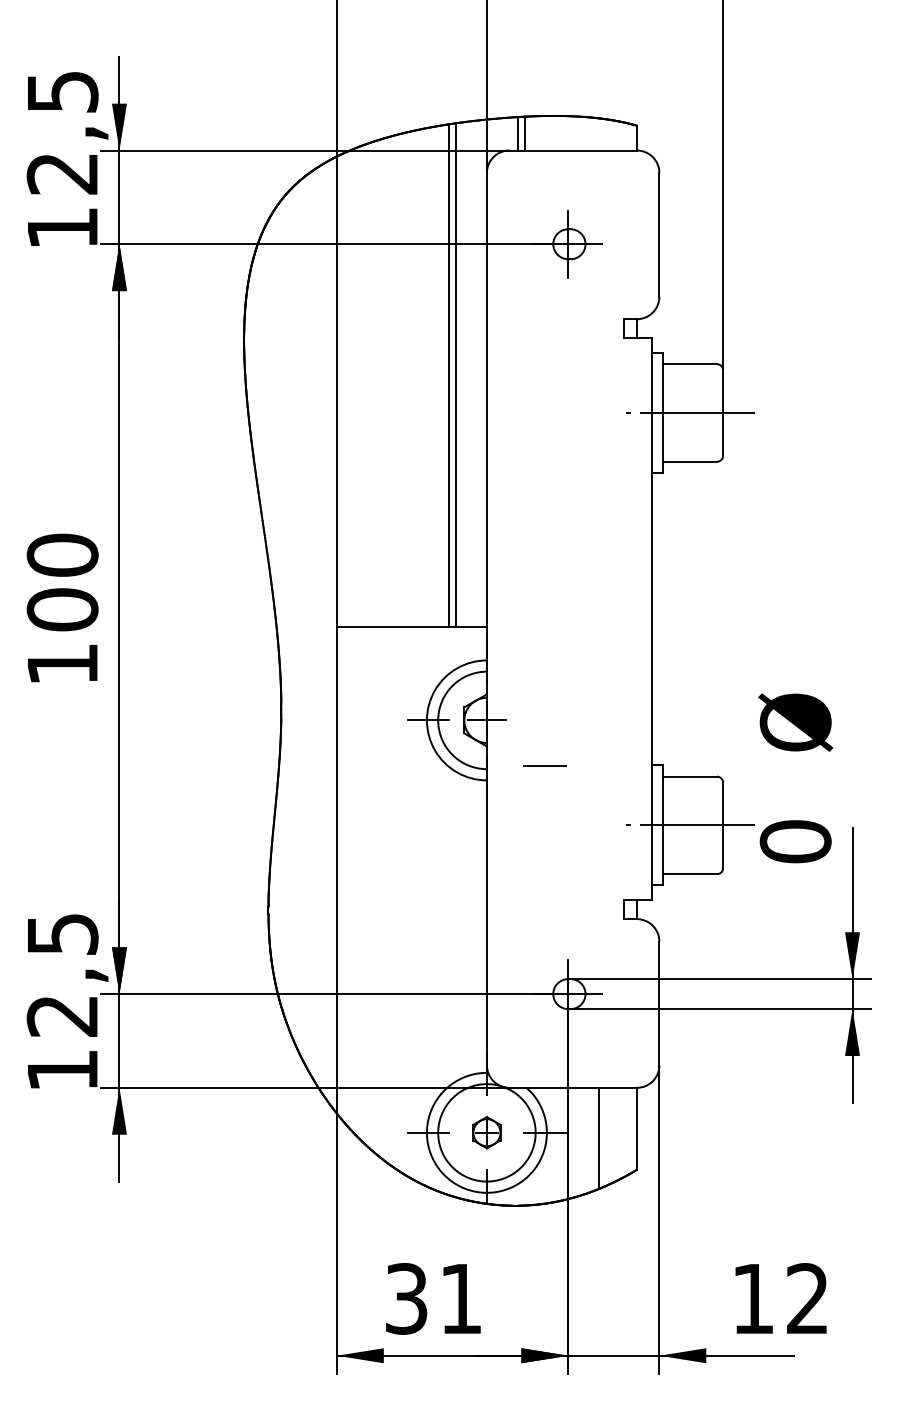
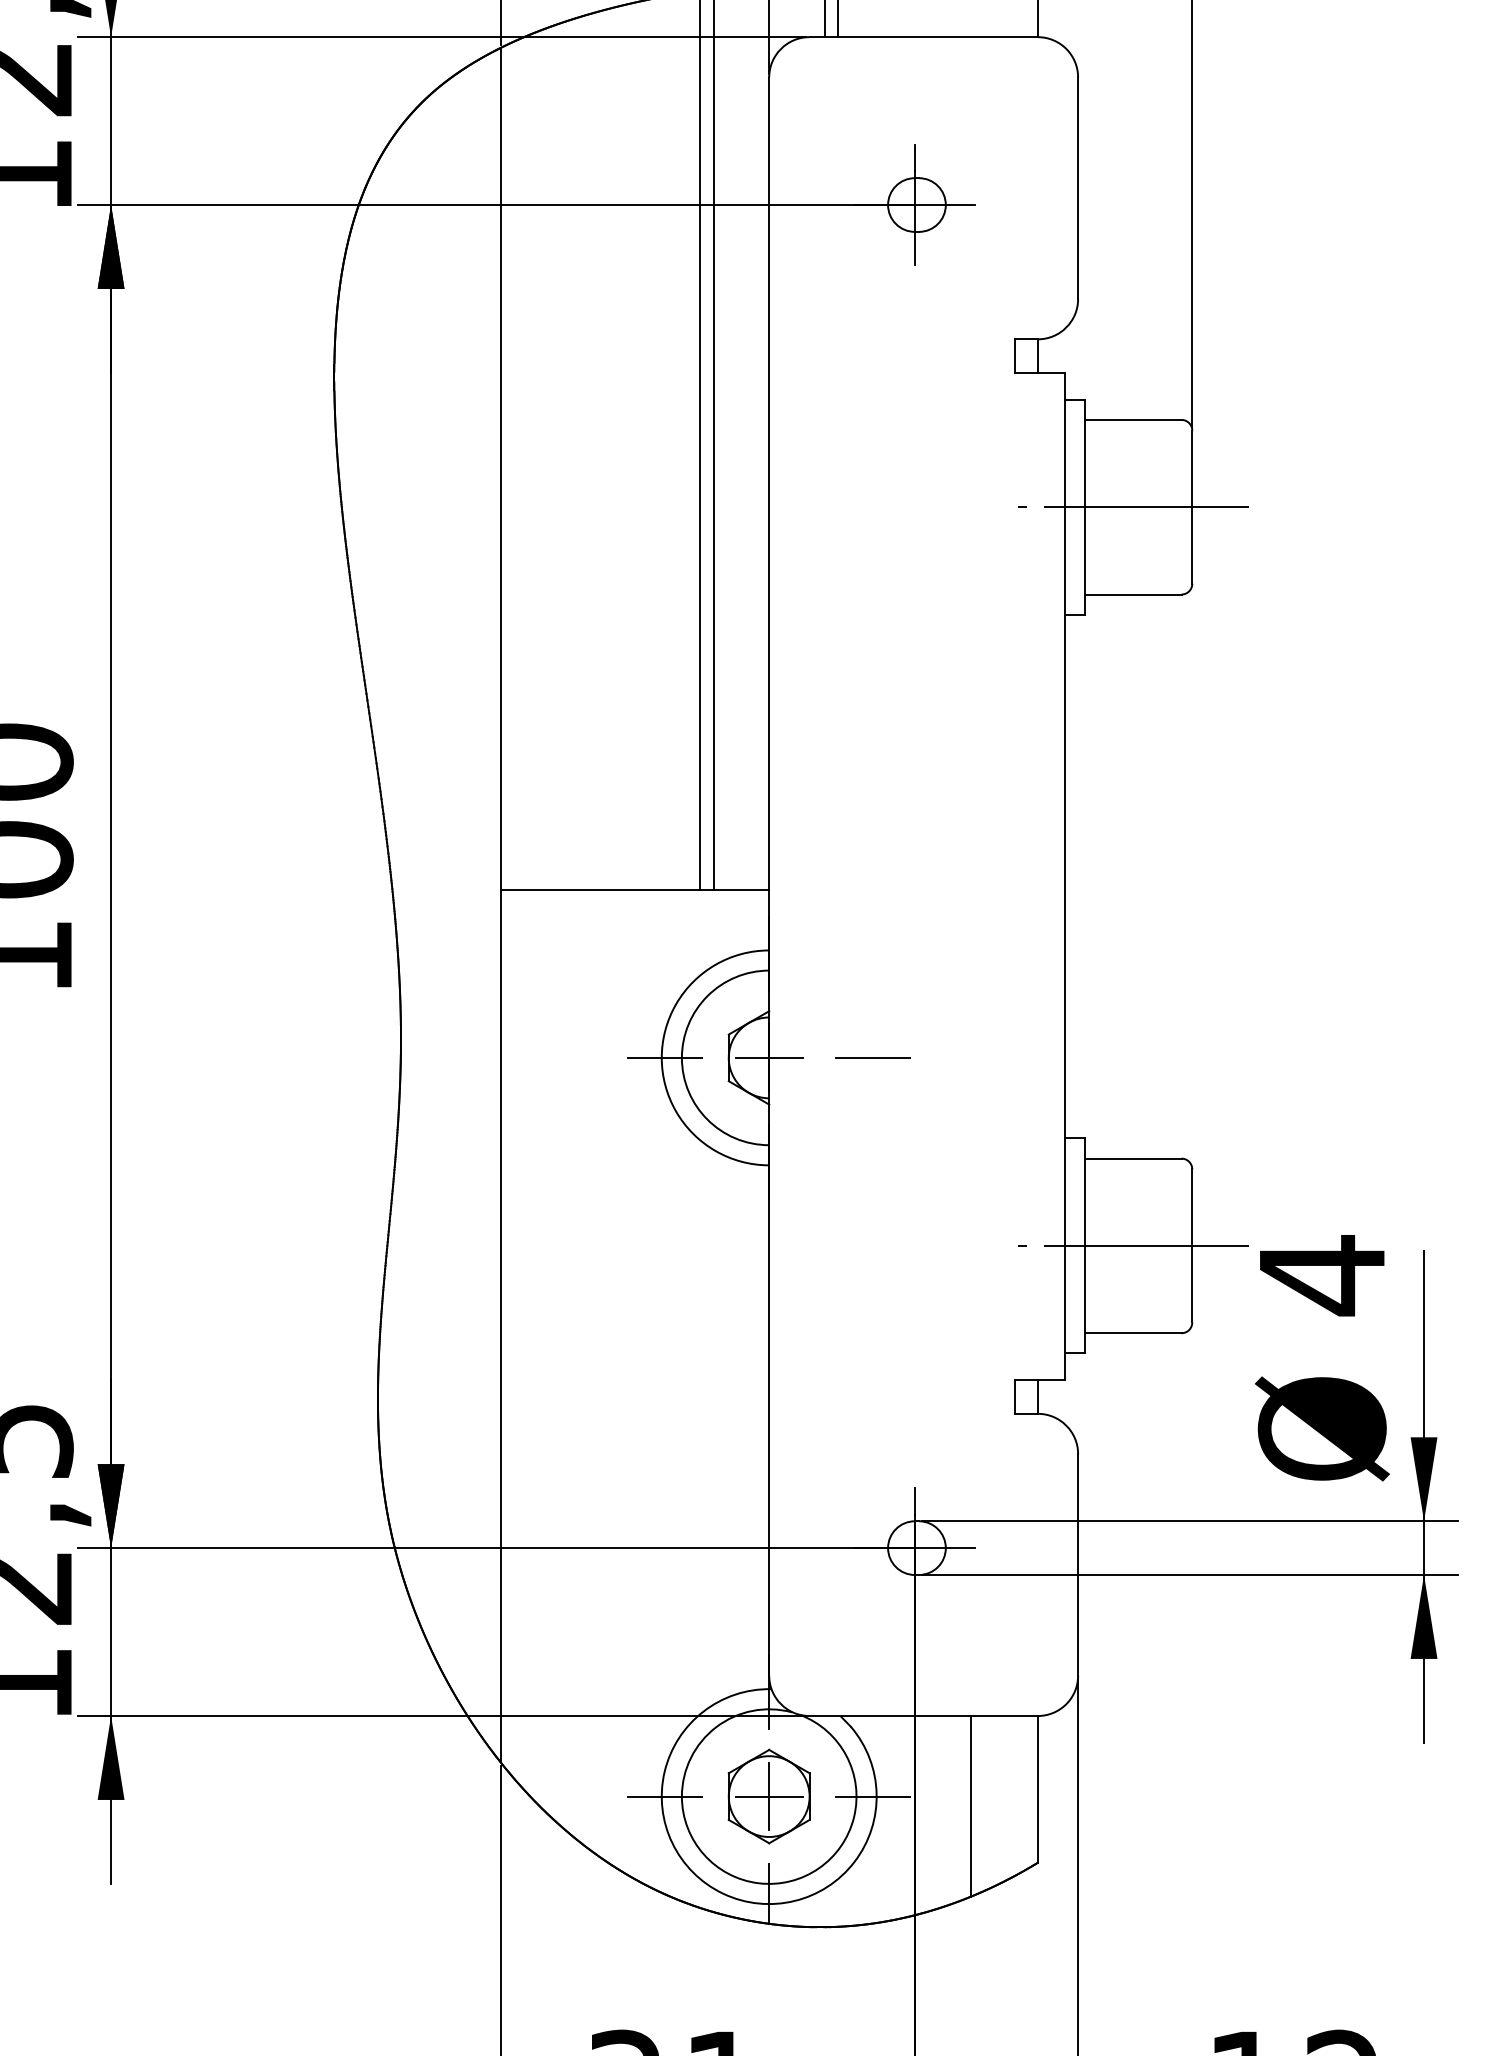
text: (795, 722) -> (1321, 1428), moved
line: (544, 765) -> (872, 1056), moved
text: (795, 841) -> (1321, 1274), 0 -> 4
part: (486, 1132) -> (768, 1795), size x1.67

